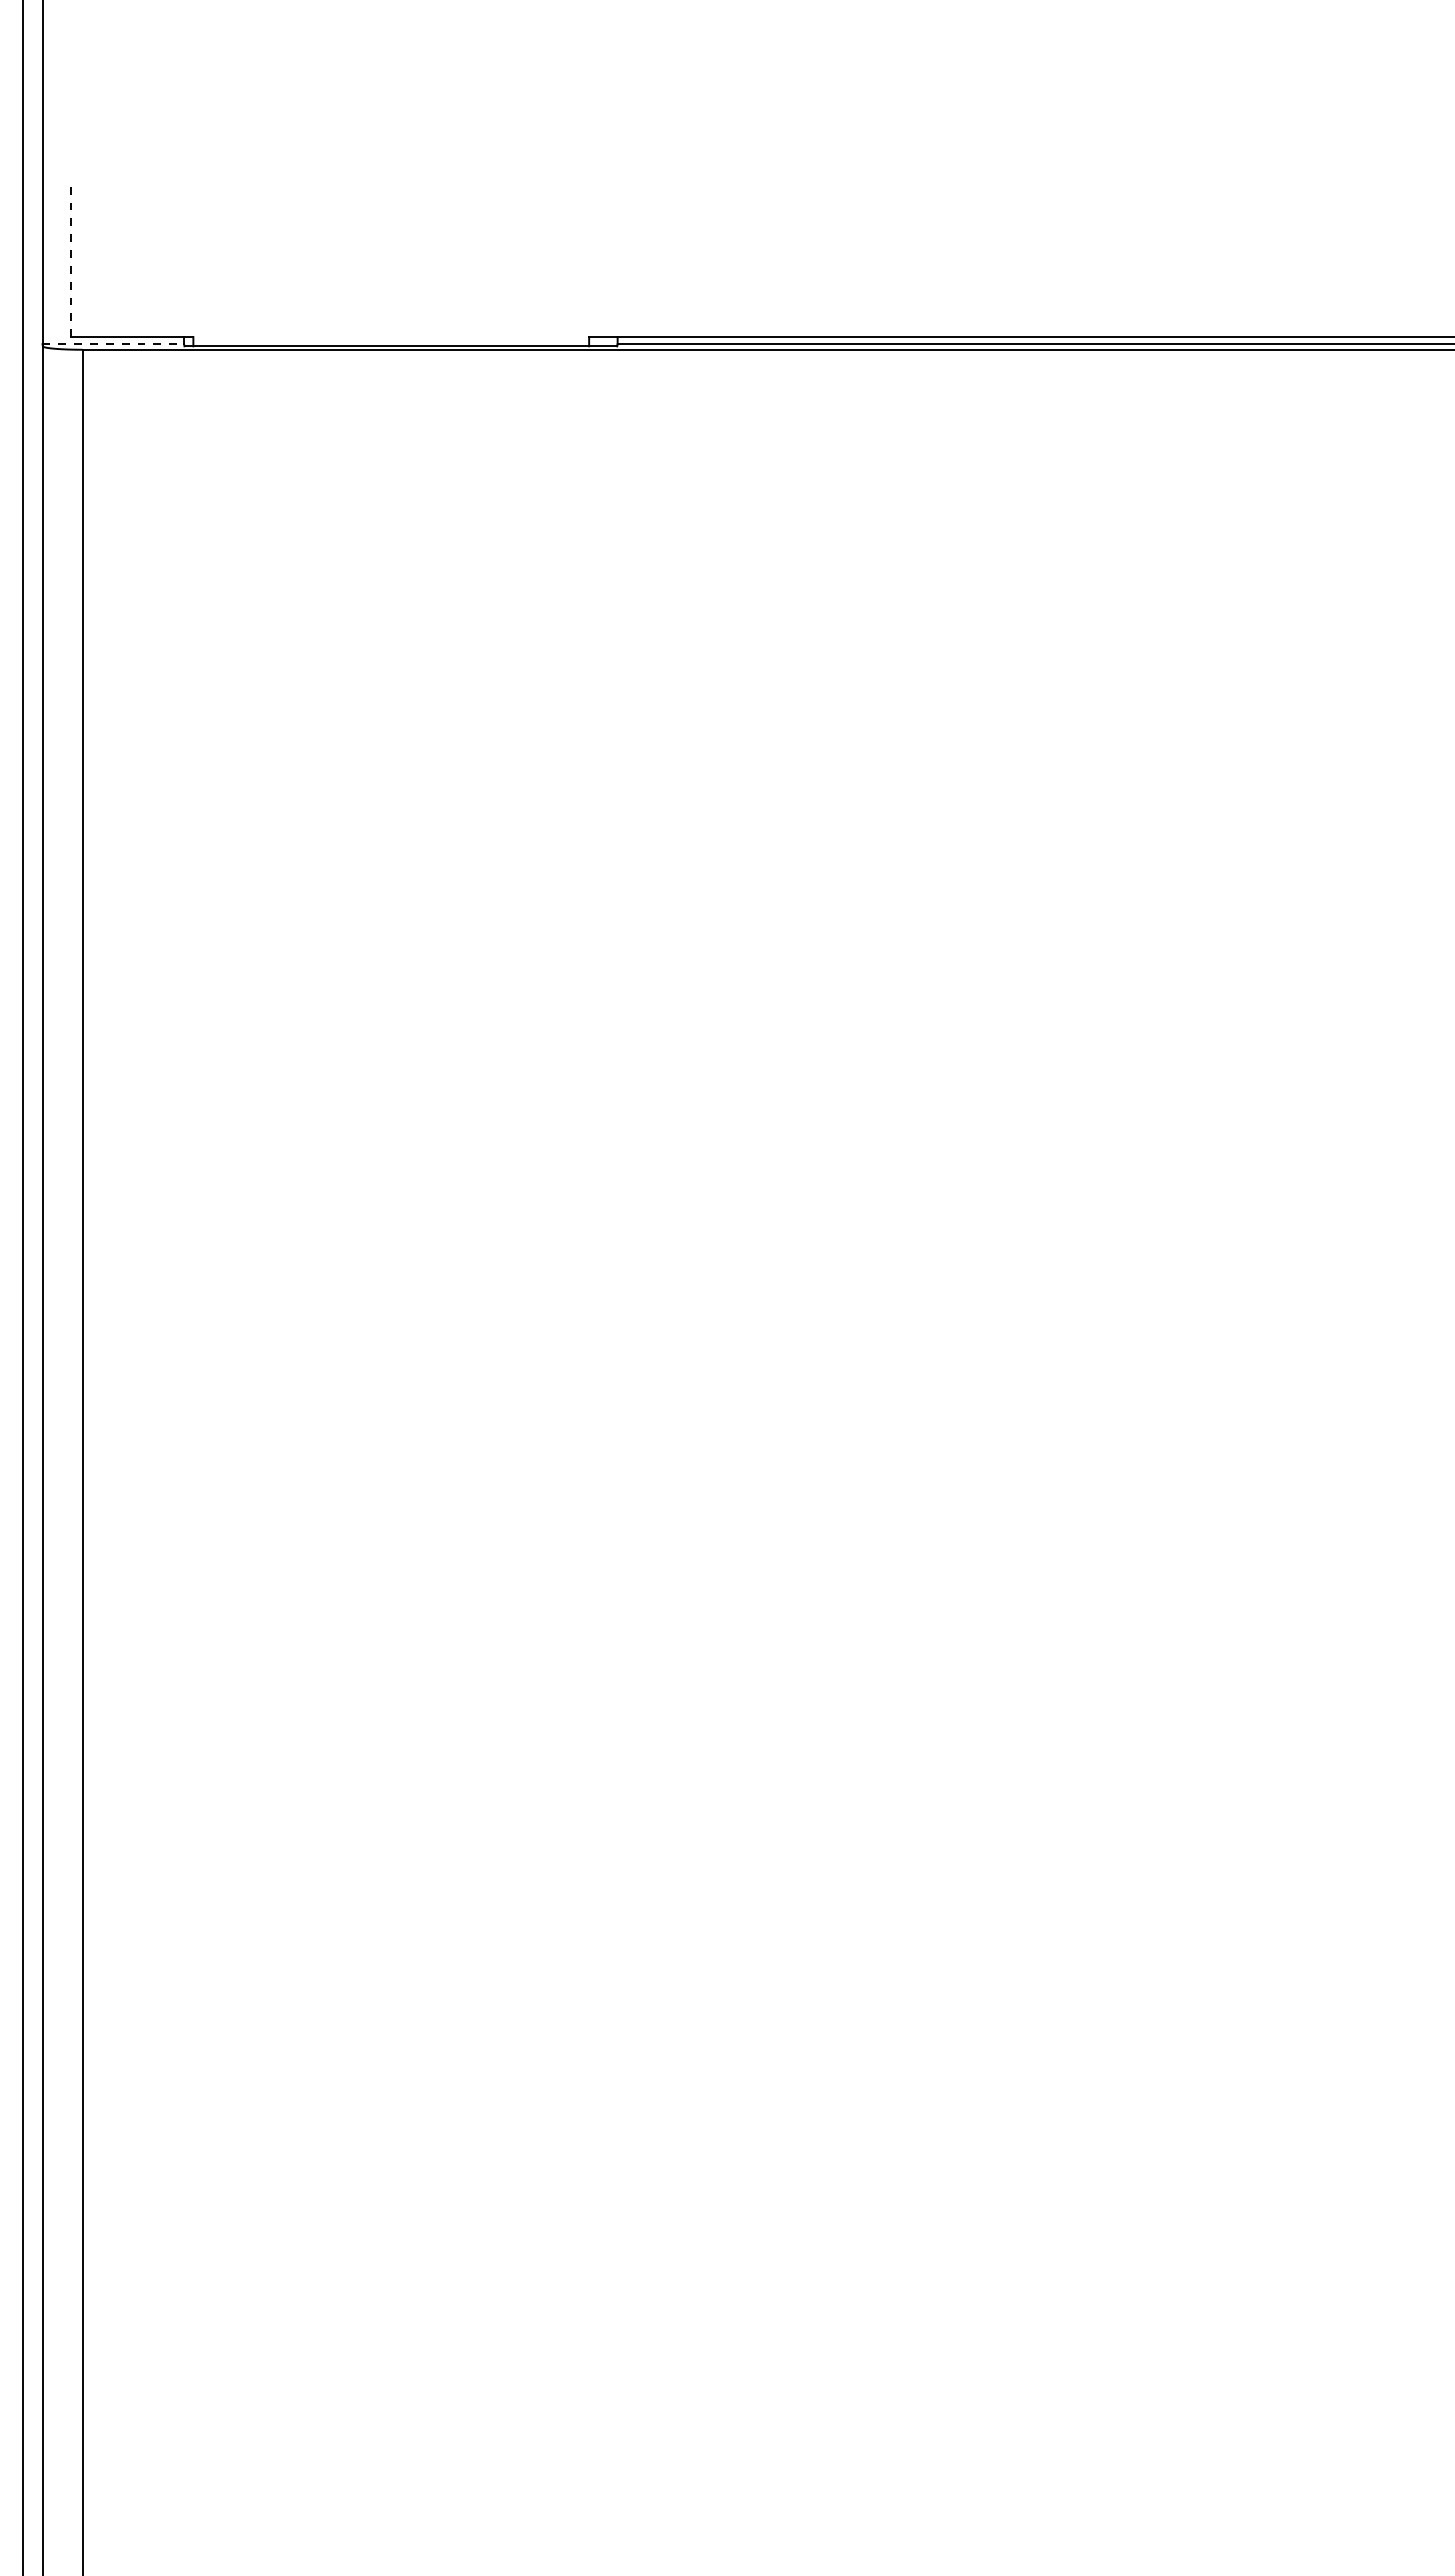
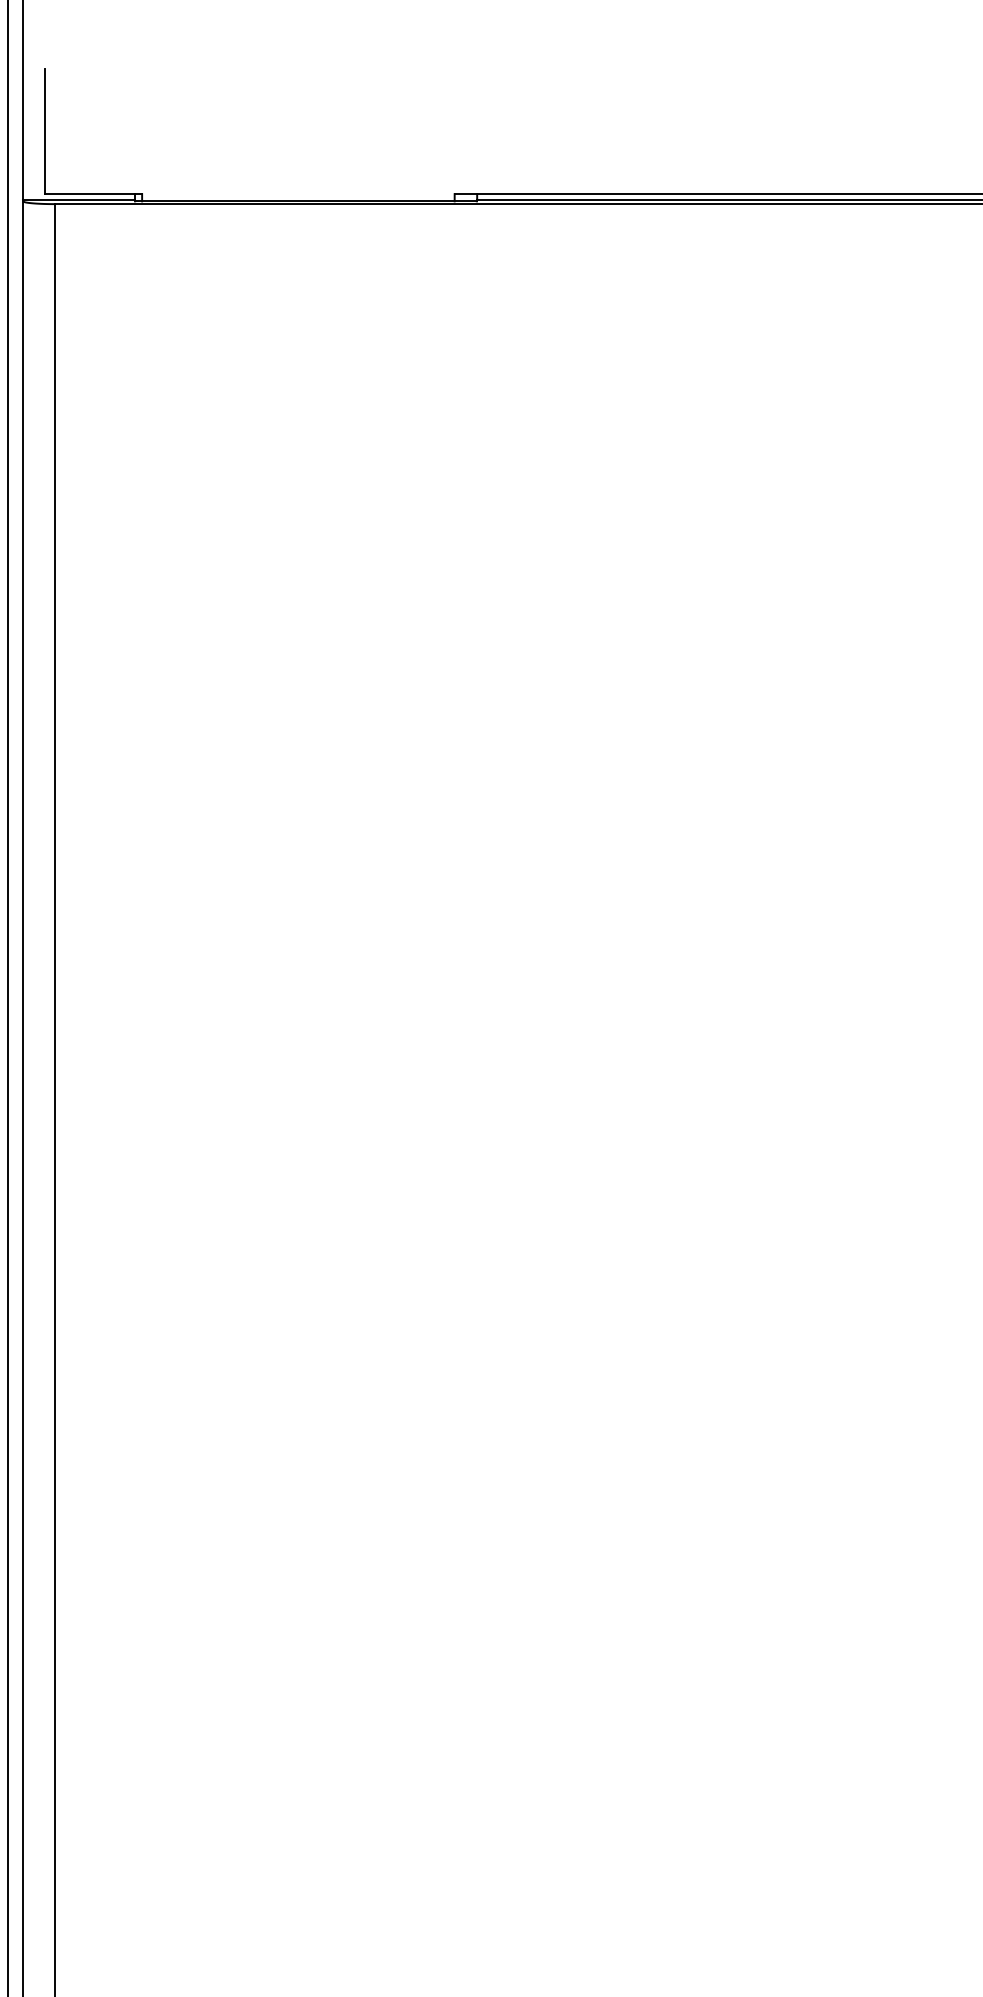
line: (70, 257) -> (45, 131), dashed -> solid
line: (113, 344) -> (79, 199), dashed -> solid

